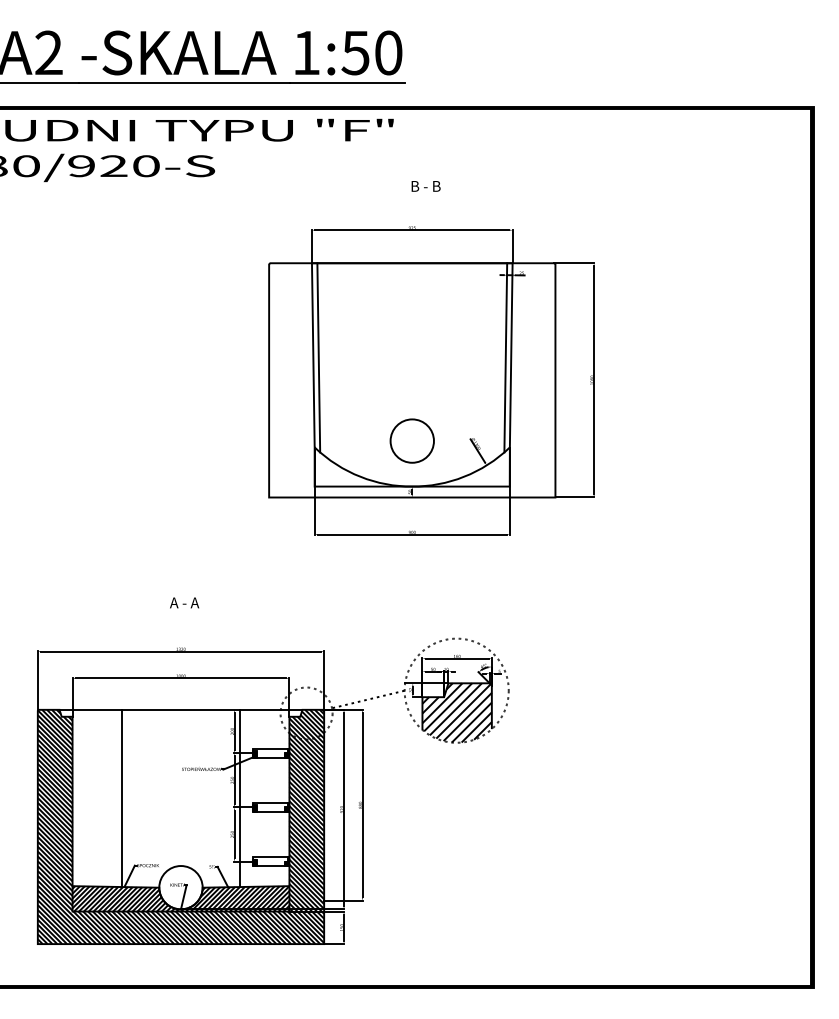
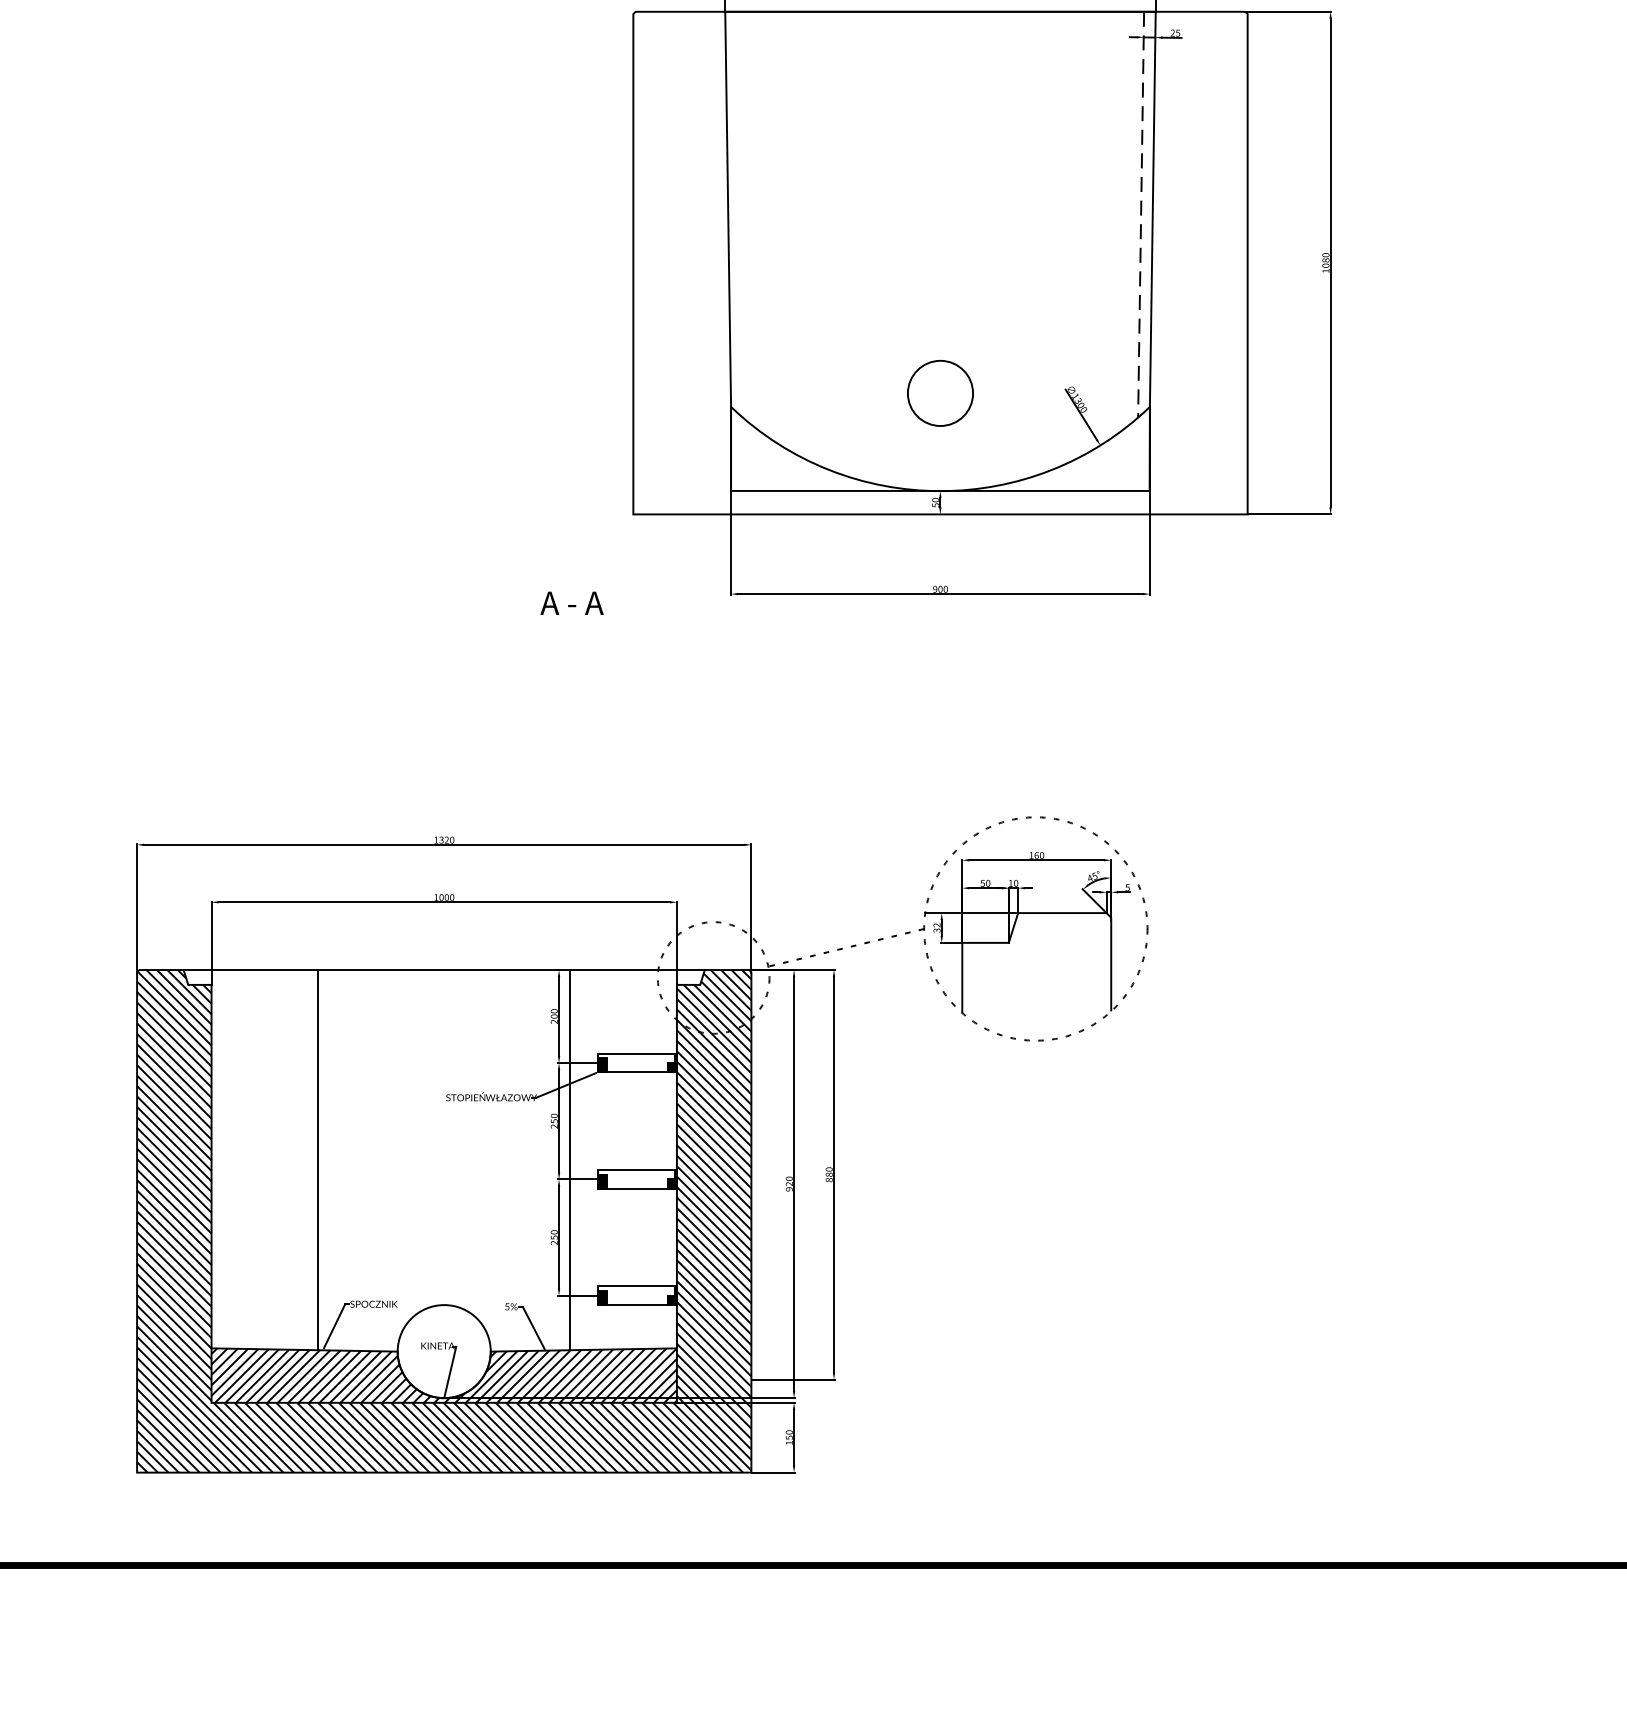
line: (318, 357) -> (739, 214), removed
line: (505, 357) -> (1140, 214), solid -> dashed
circle: (411, 440) -> (938, 392), size x0.7
text: (184, 602) -> (571, 602), moved
hatch: (456, 712) -> (1035, 975), removed

